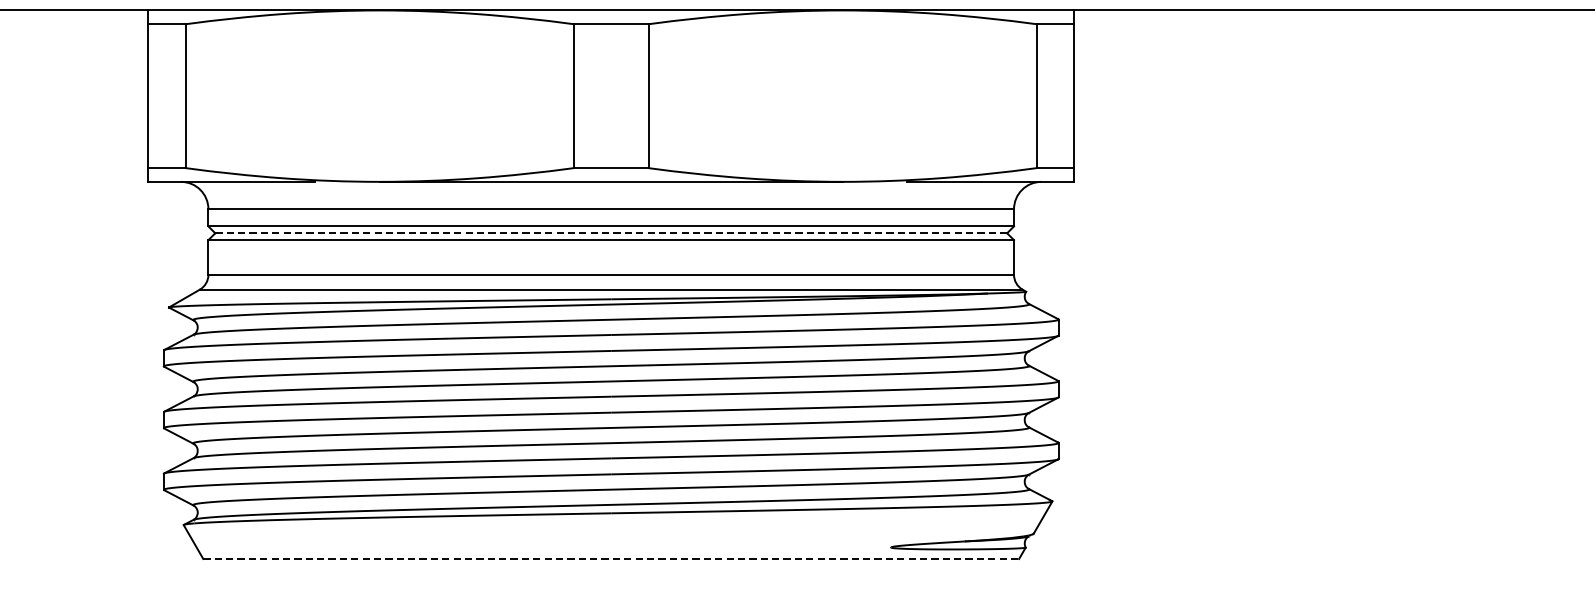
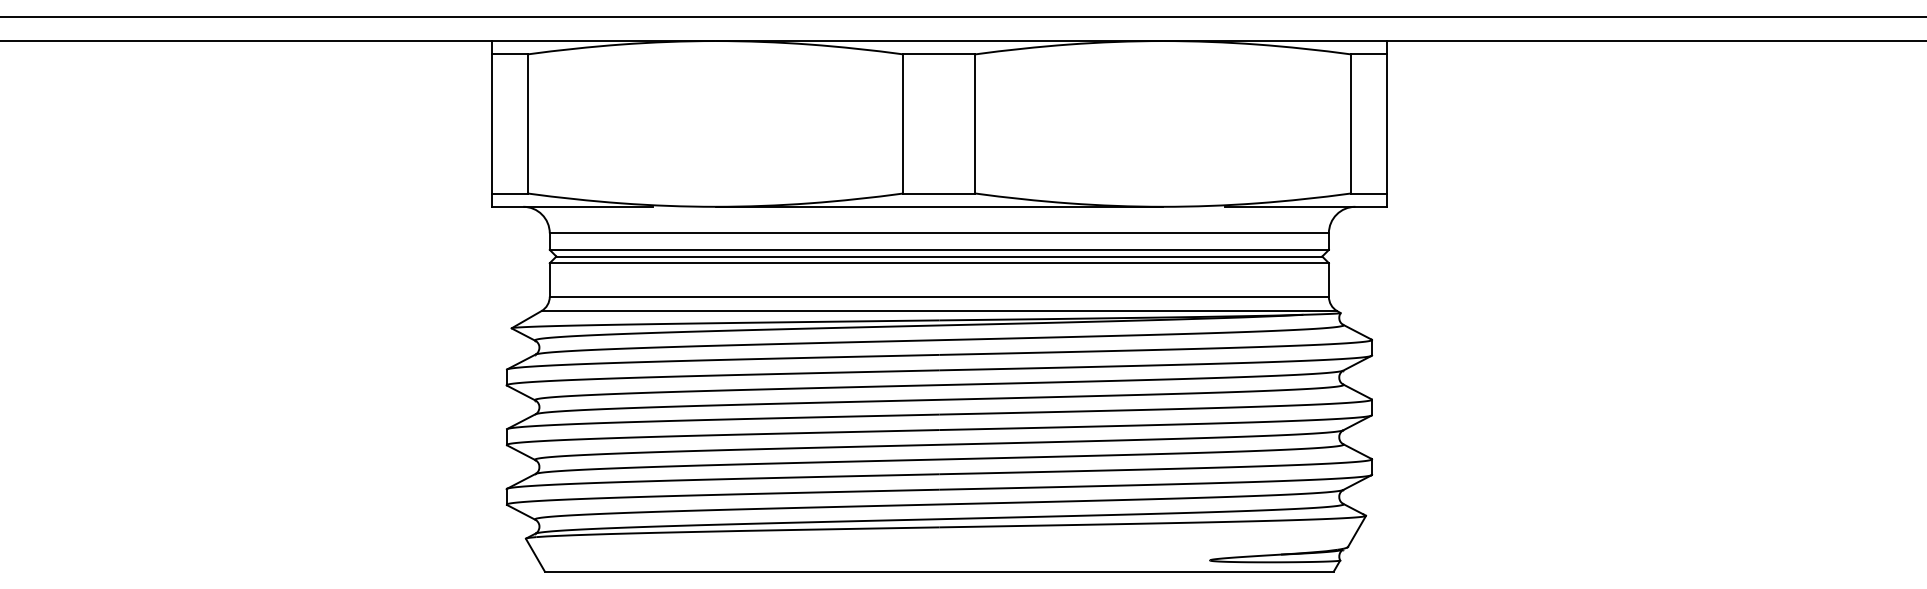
line: (611, 233) -> (939, 256), dashed -> solid
line: (611, 558) -> (939, 571), dashed -> solid

